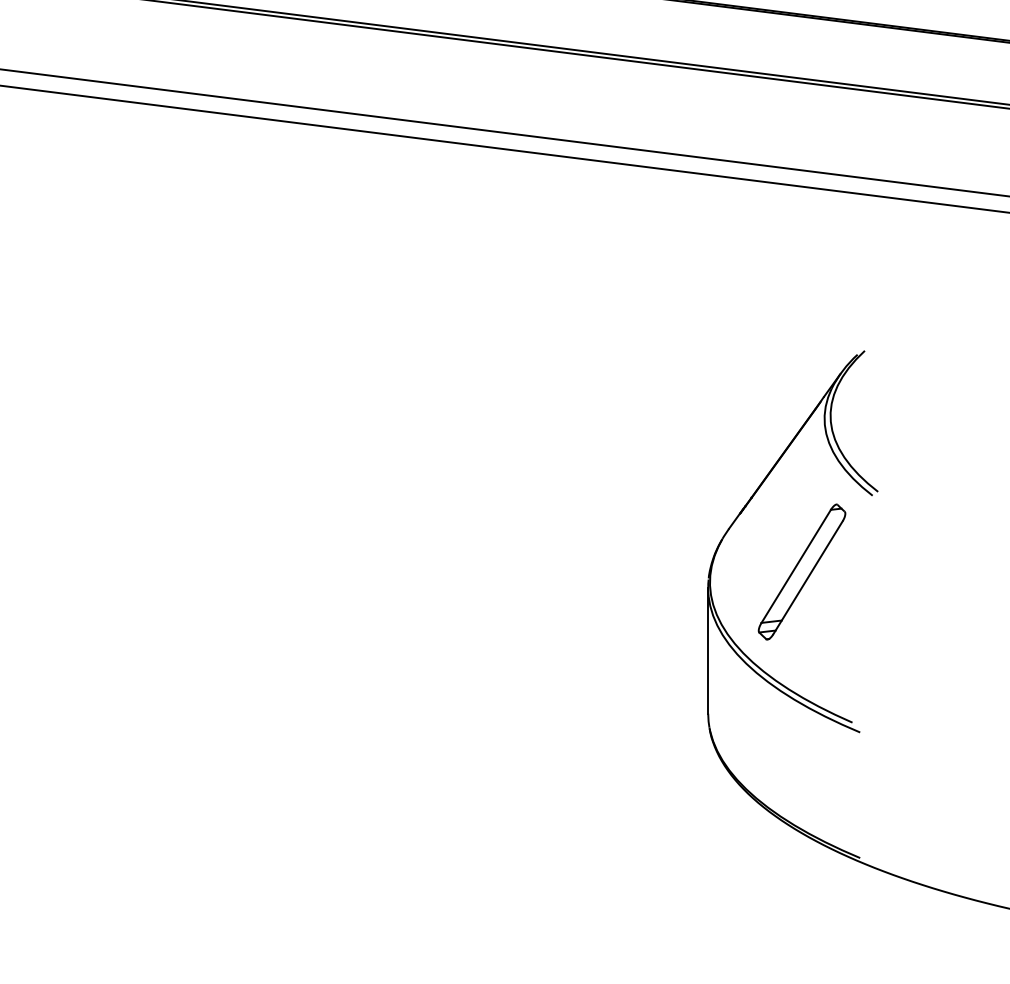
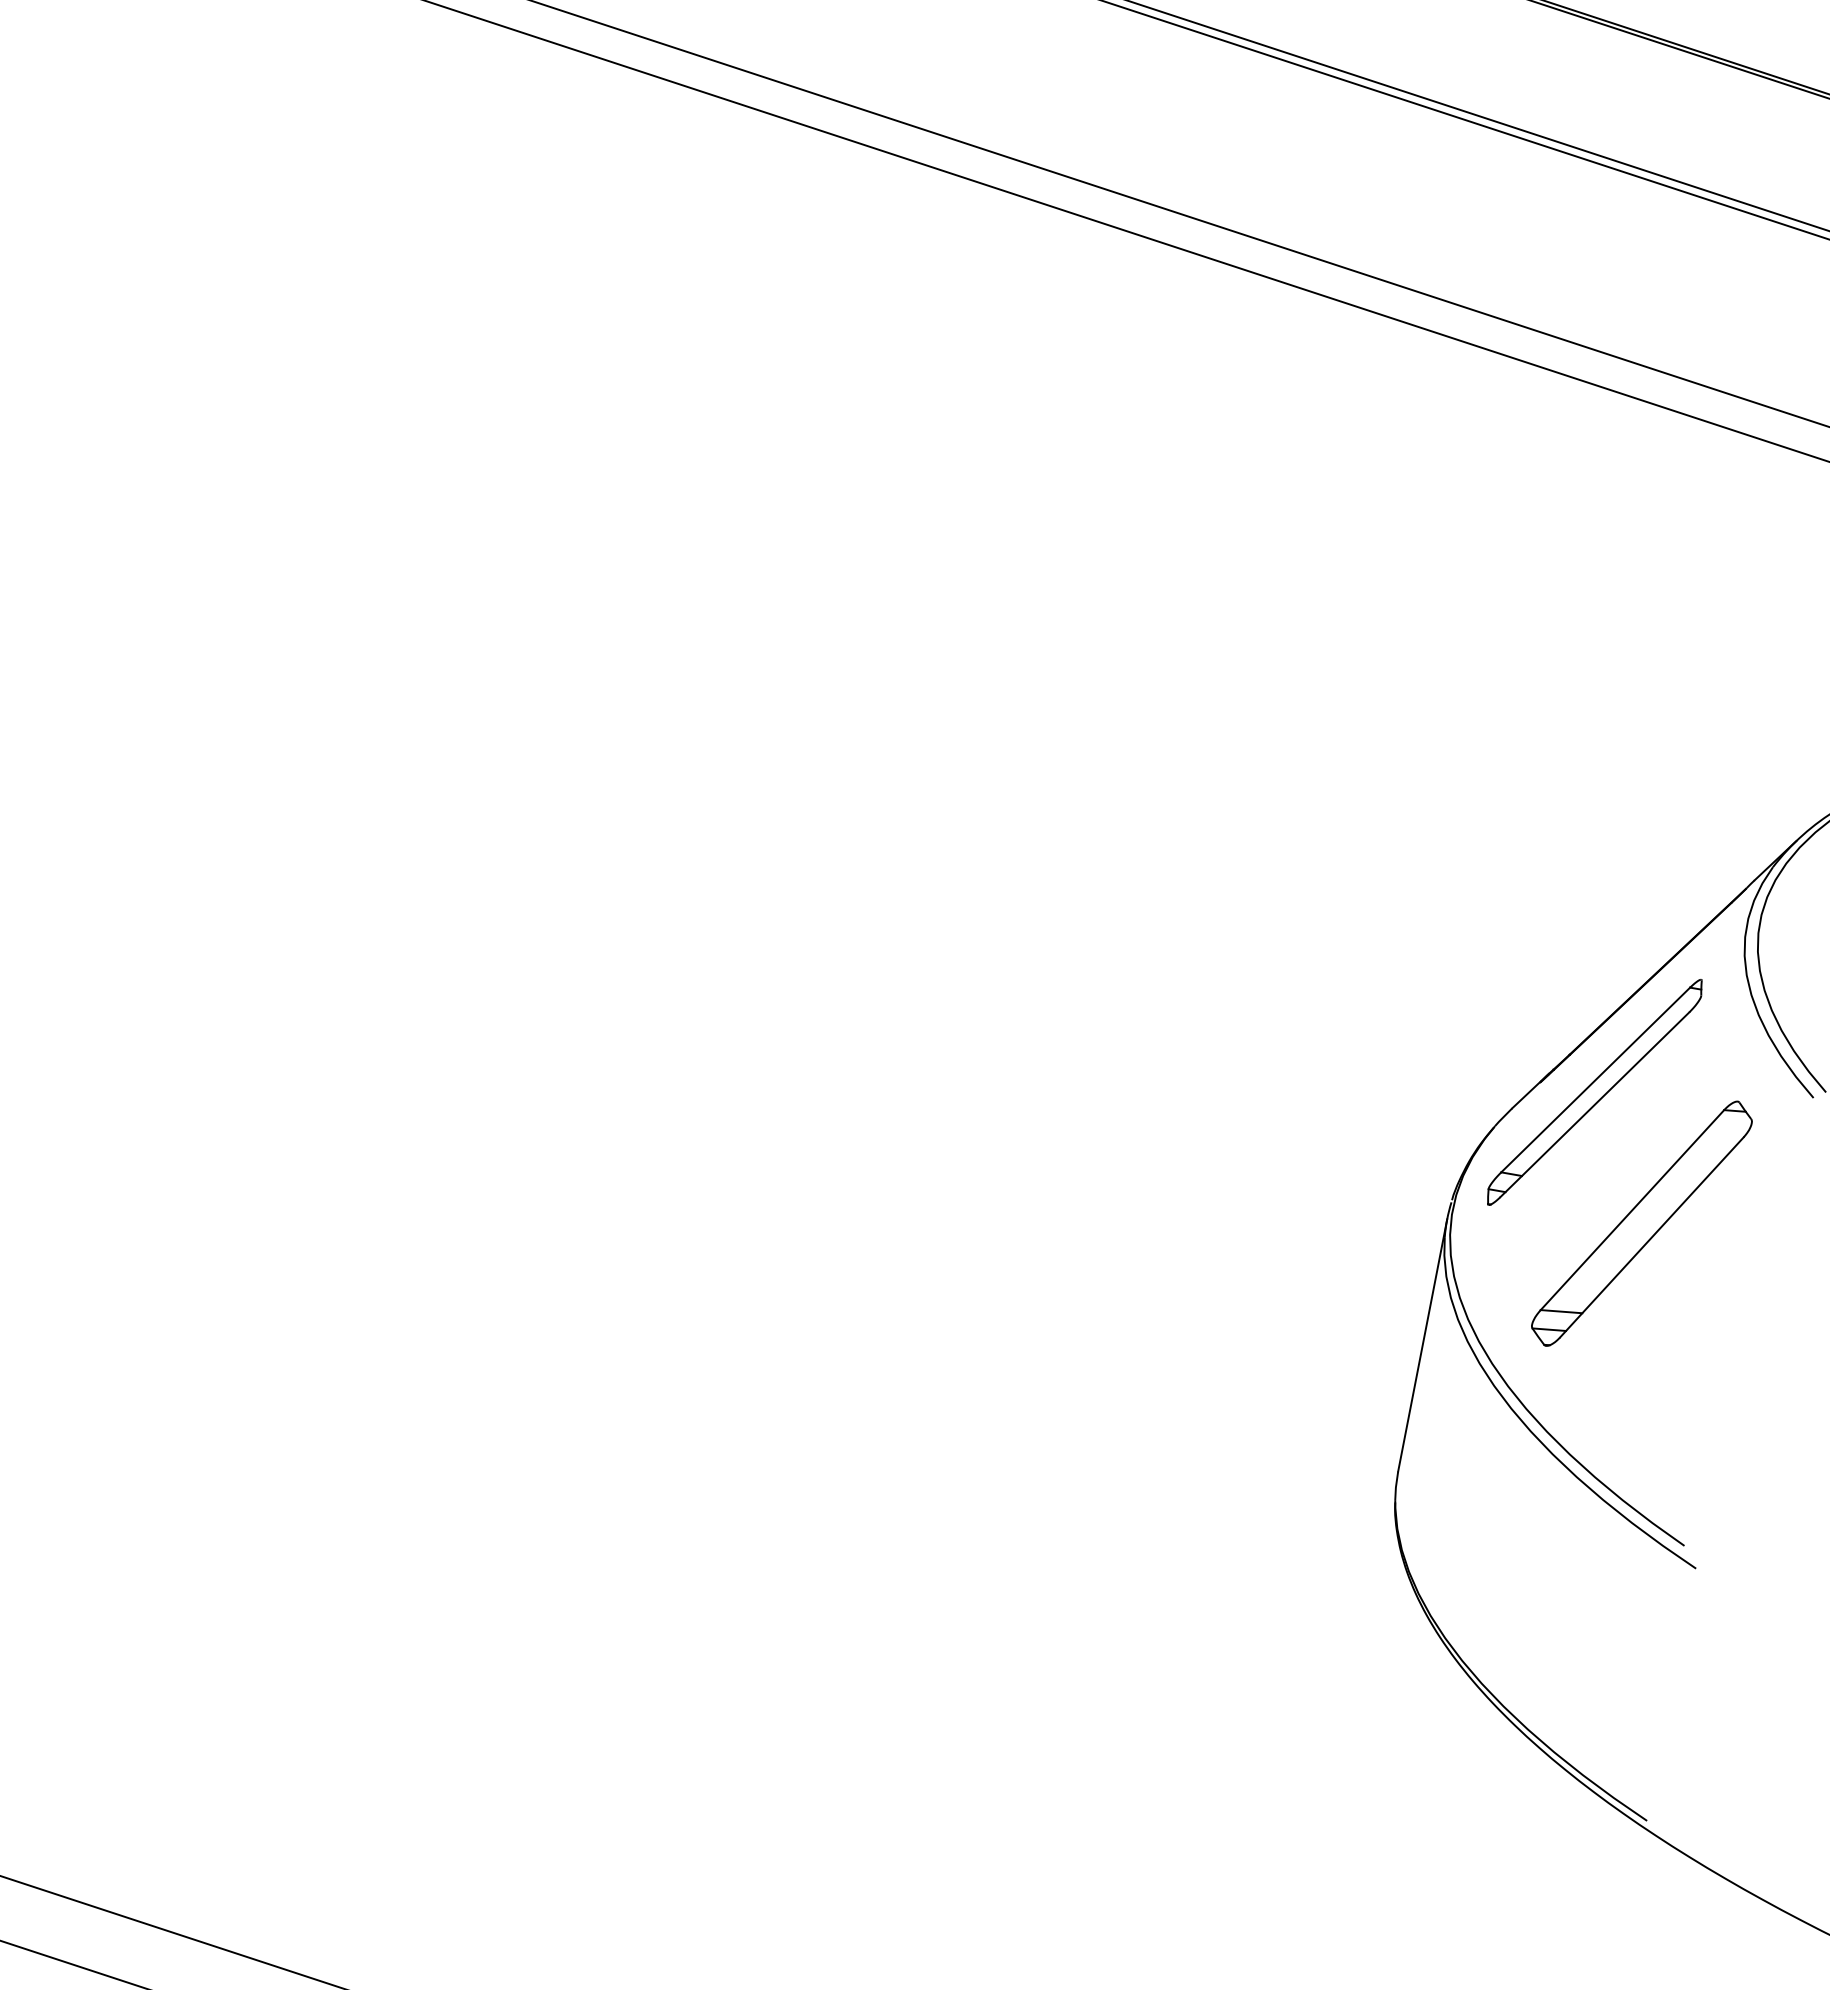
part: (767, 513) -> (1595, 1092), added

